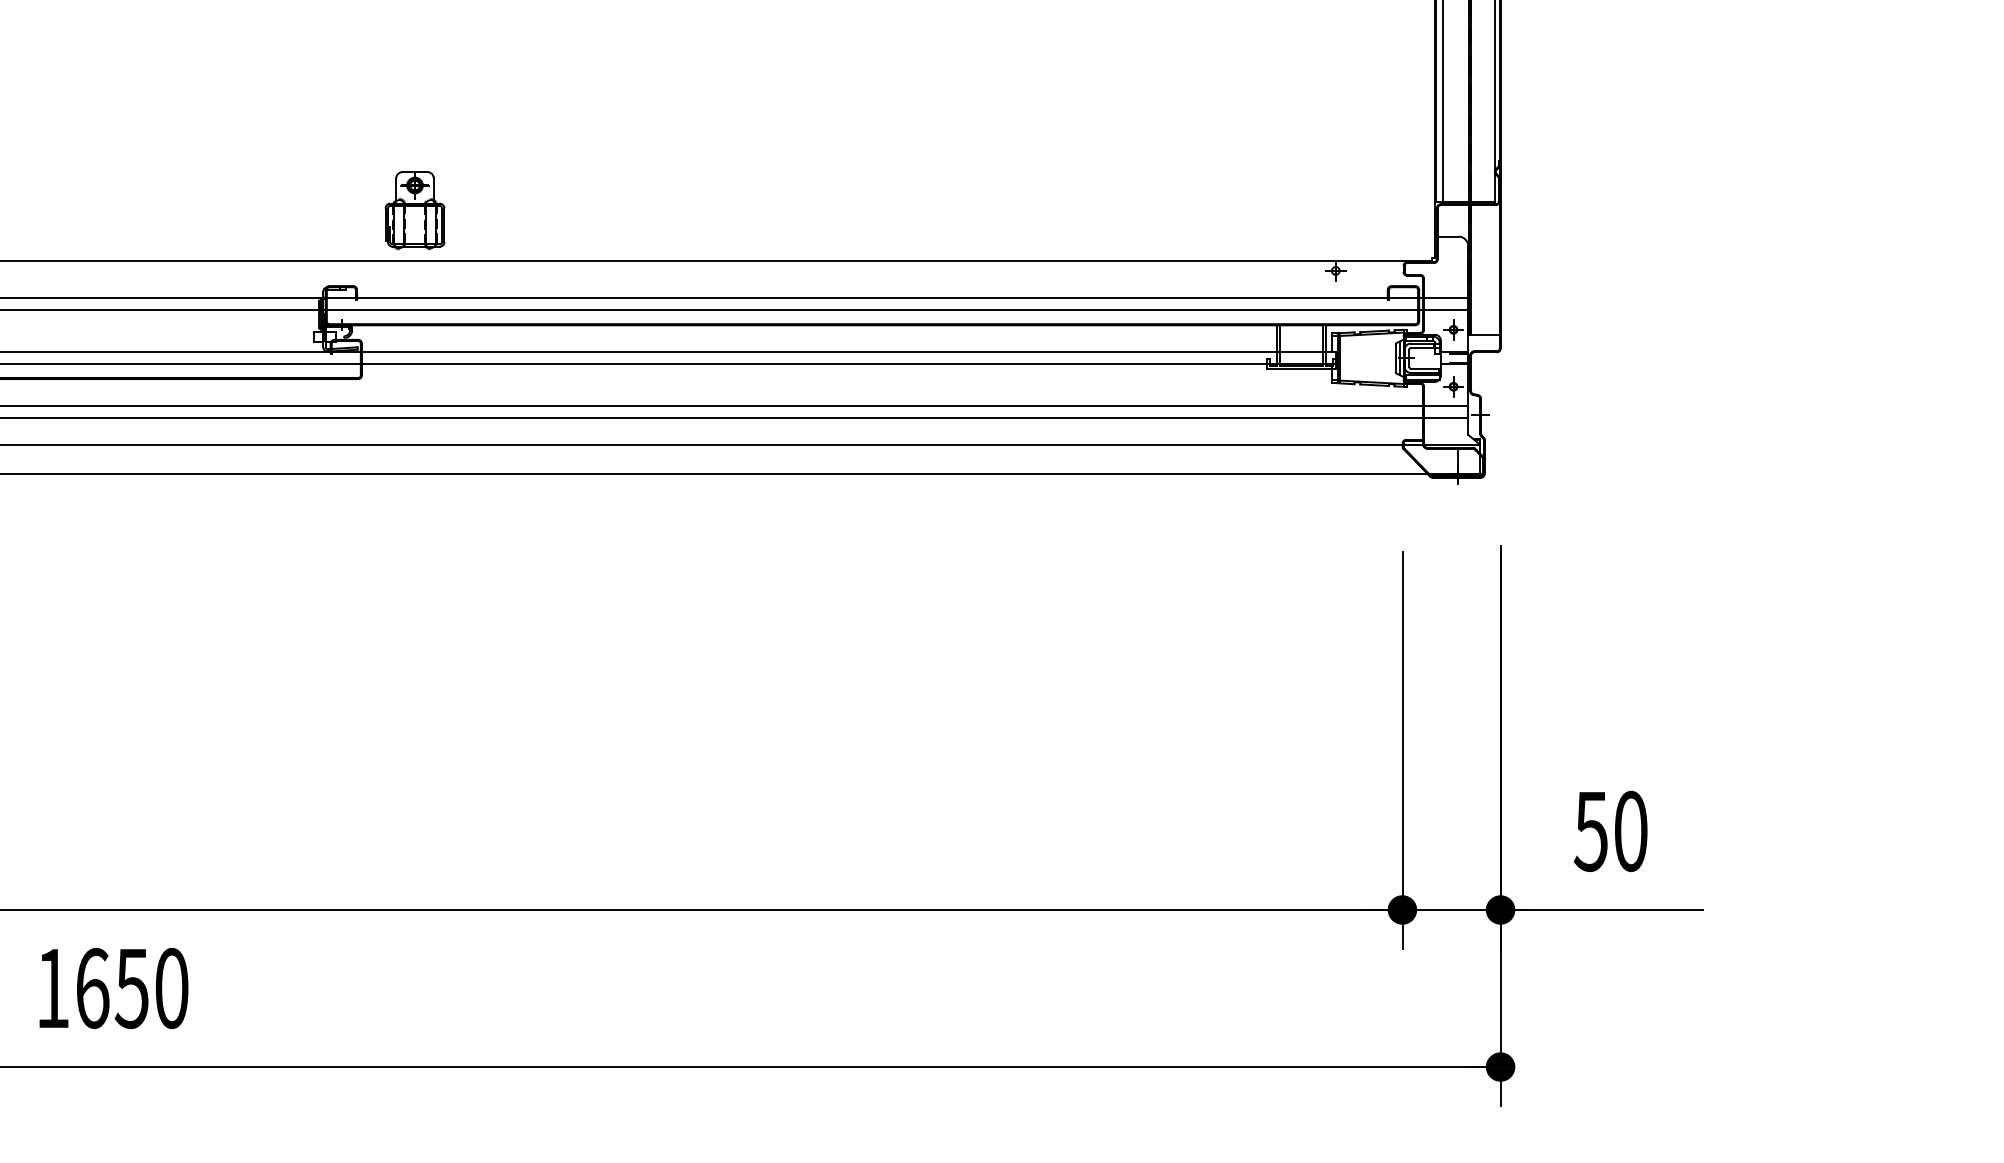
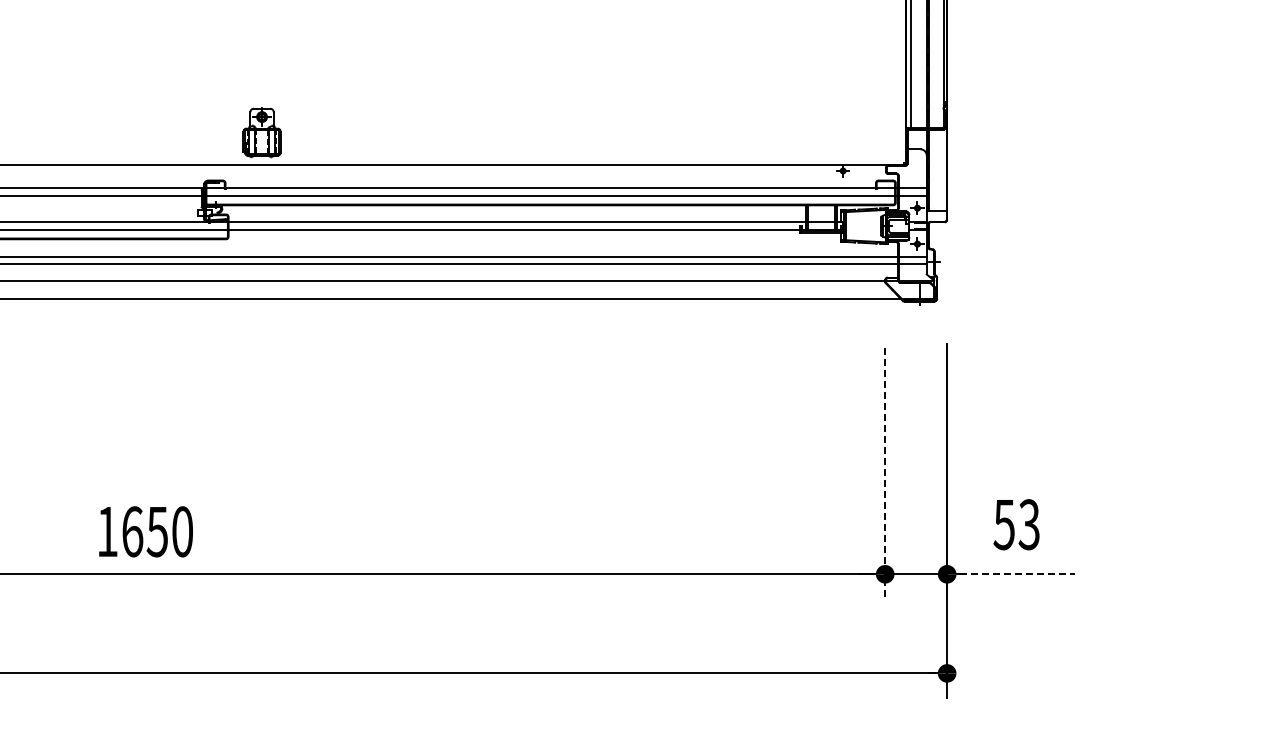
line: (1402, 751) -> (885, 474), solid -> dashed
text: (1629, 831) -> (1028, 524), 50 -> 53
line: (1612, 910) -> (1017, 574), solid -> dashed
text: (113, 987) -> (145, 531), moved

